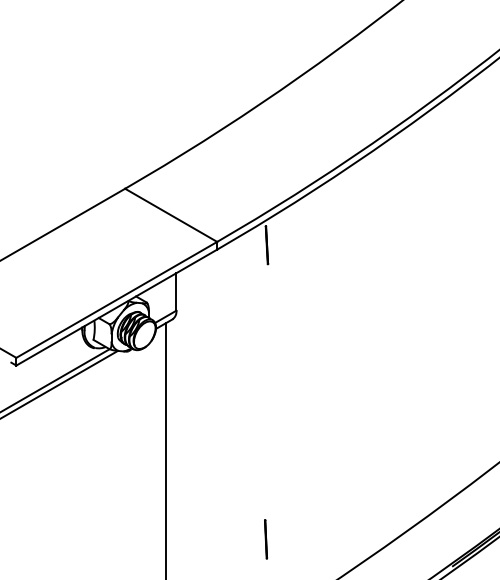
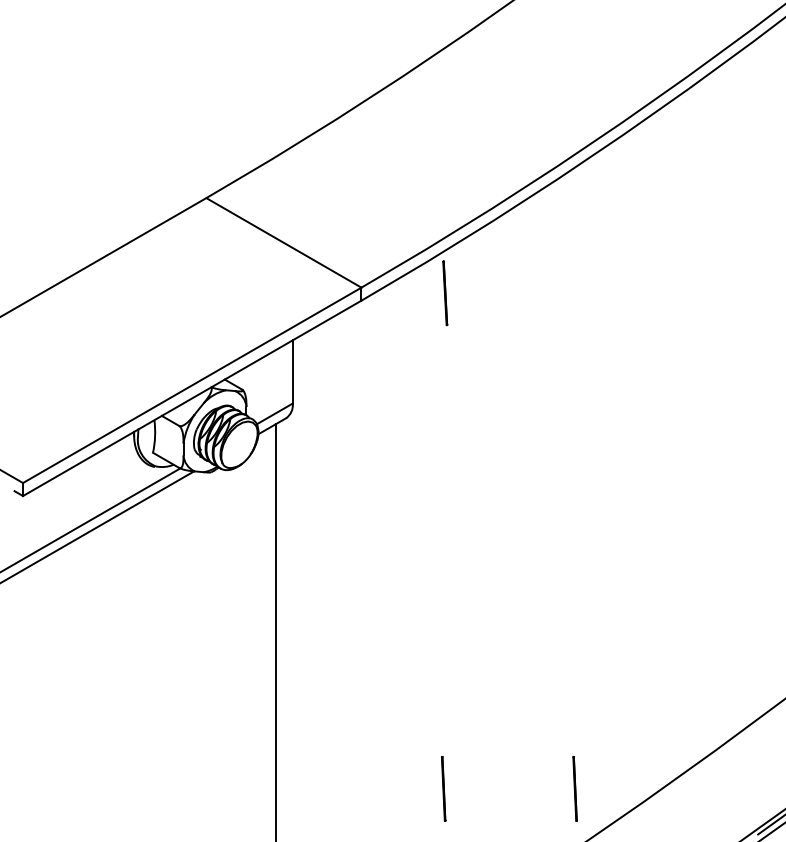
line: (343, 539) -> (574, 789), added

